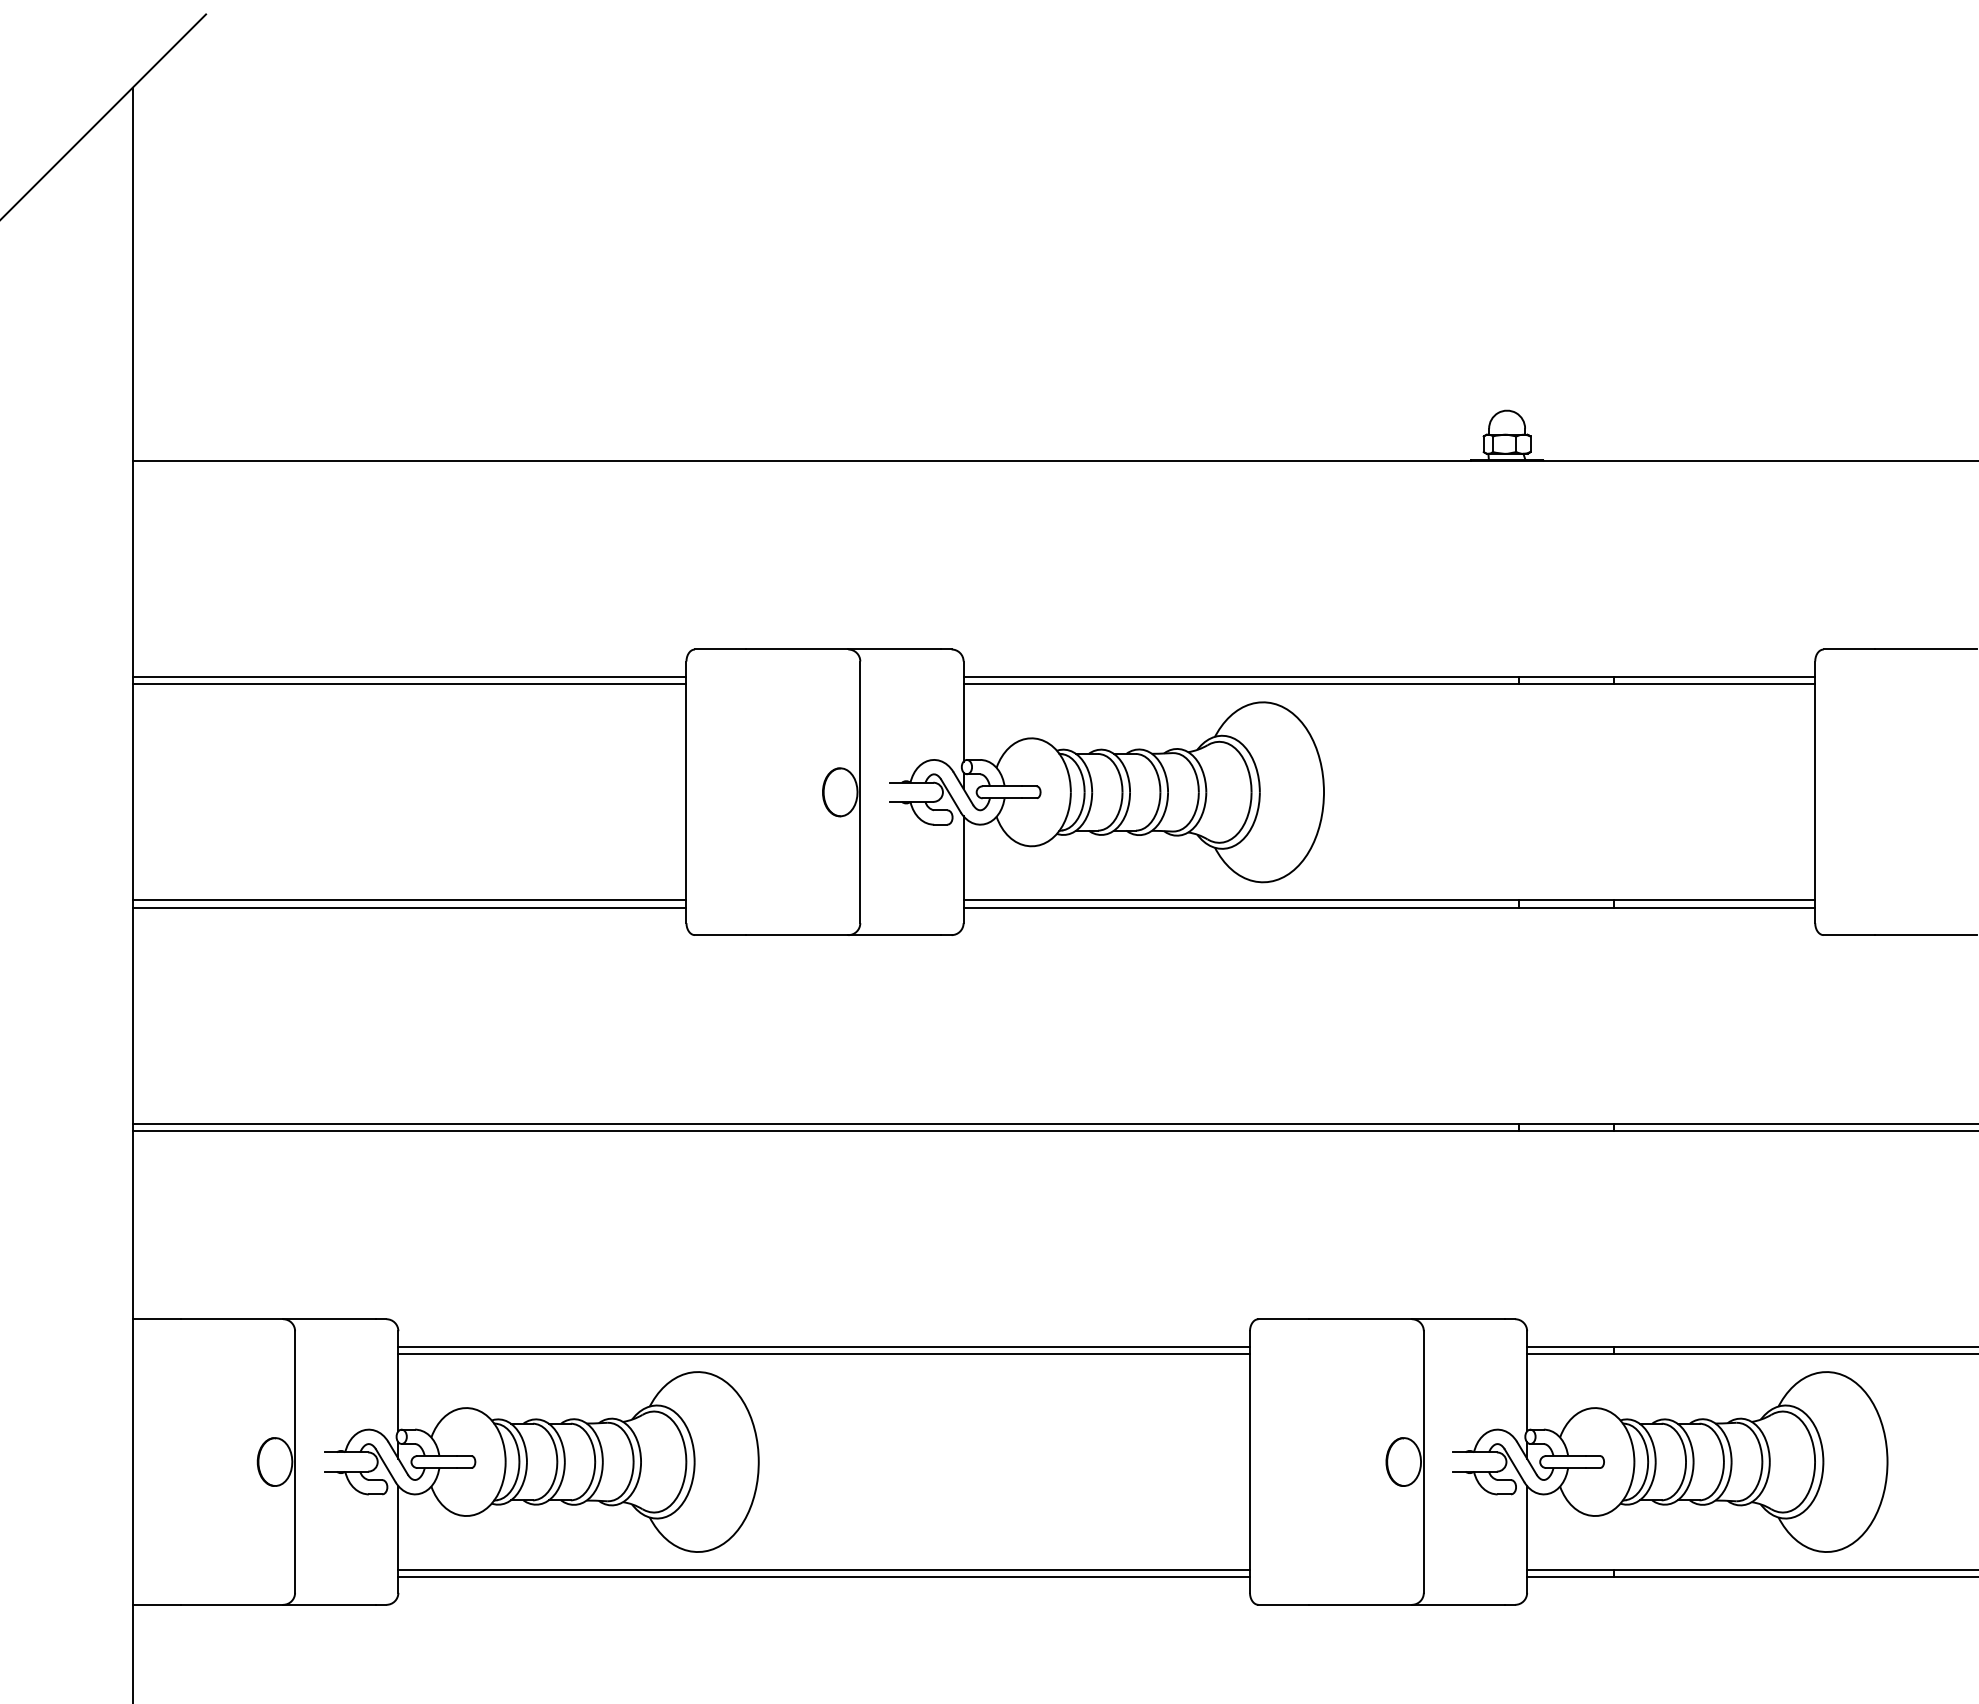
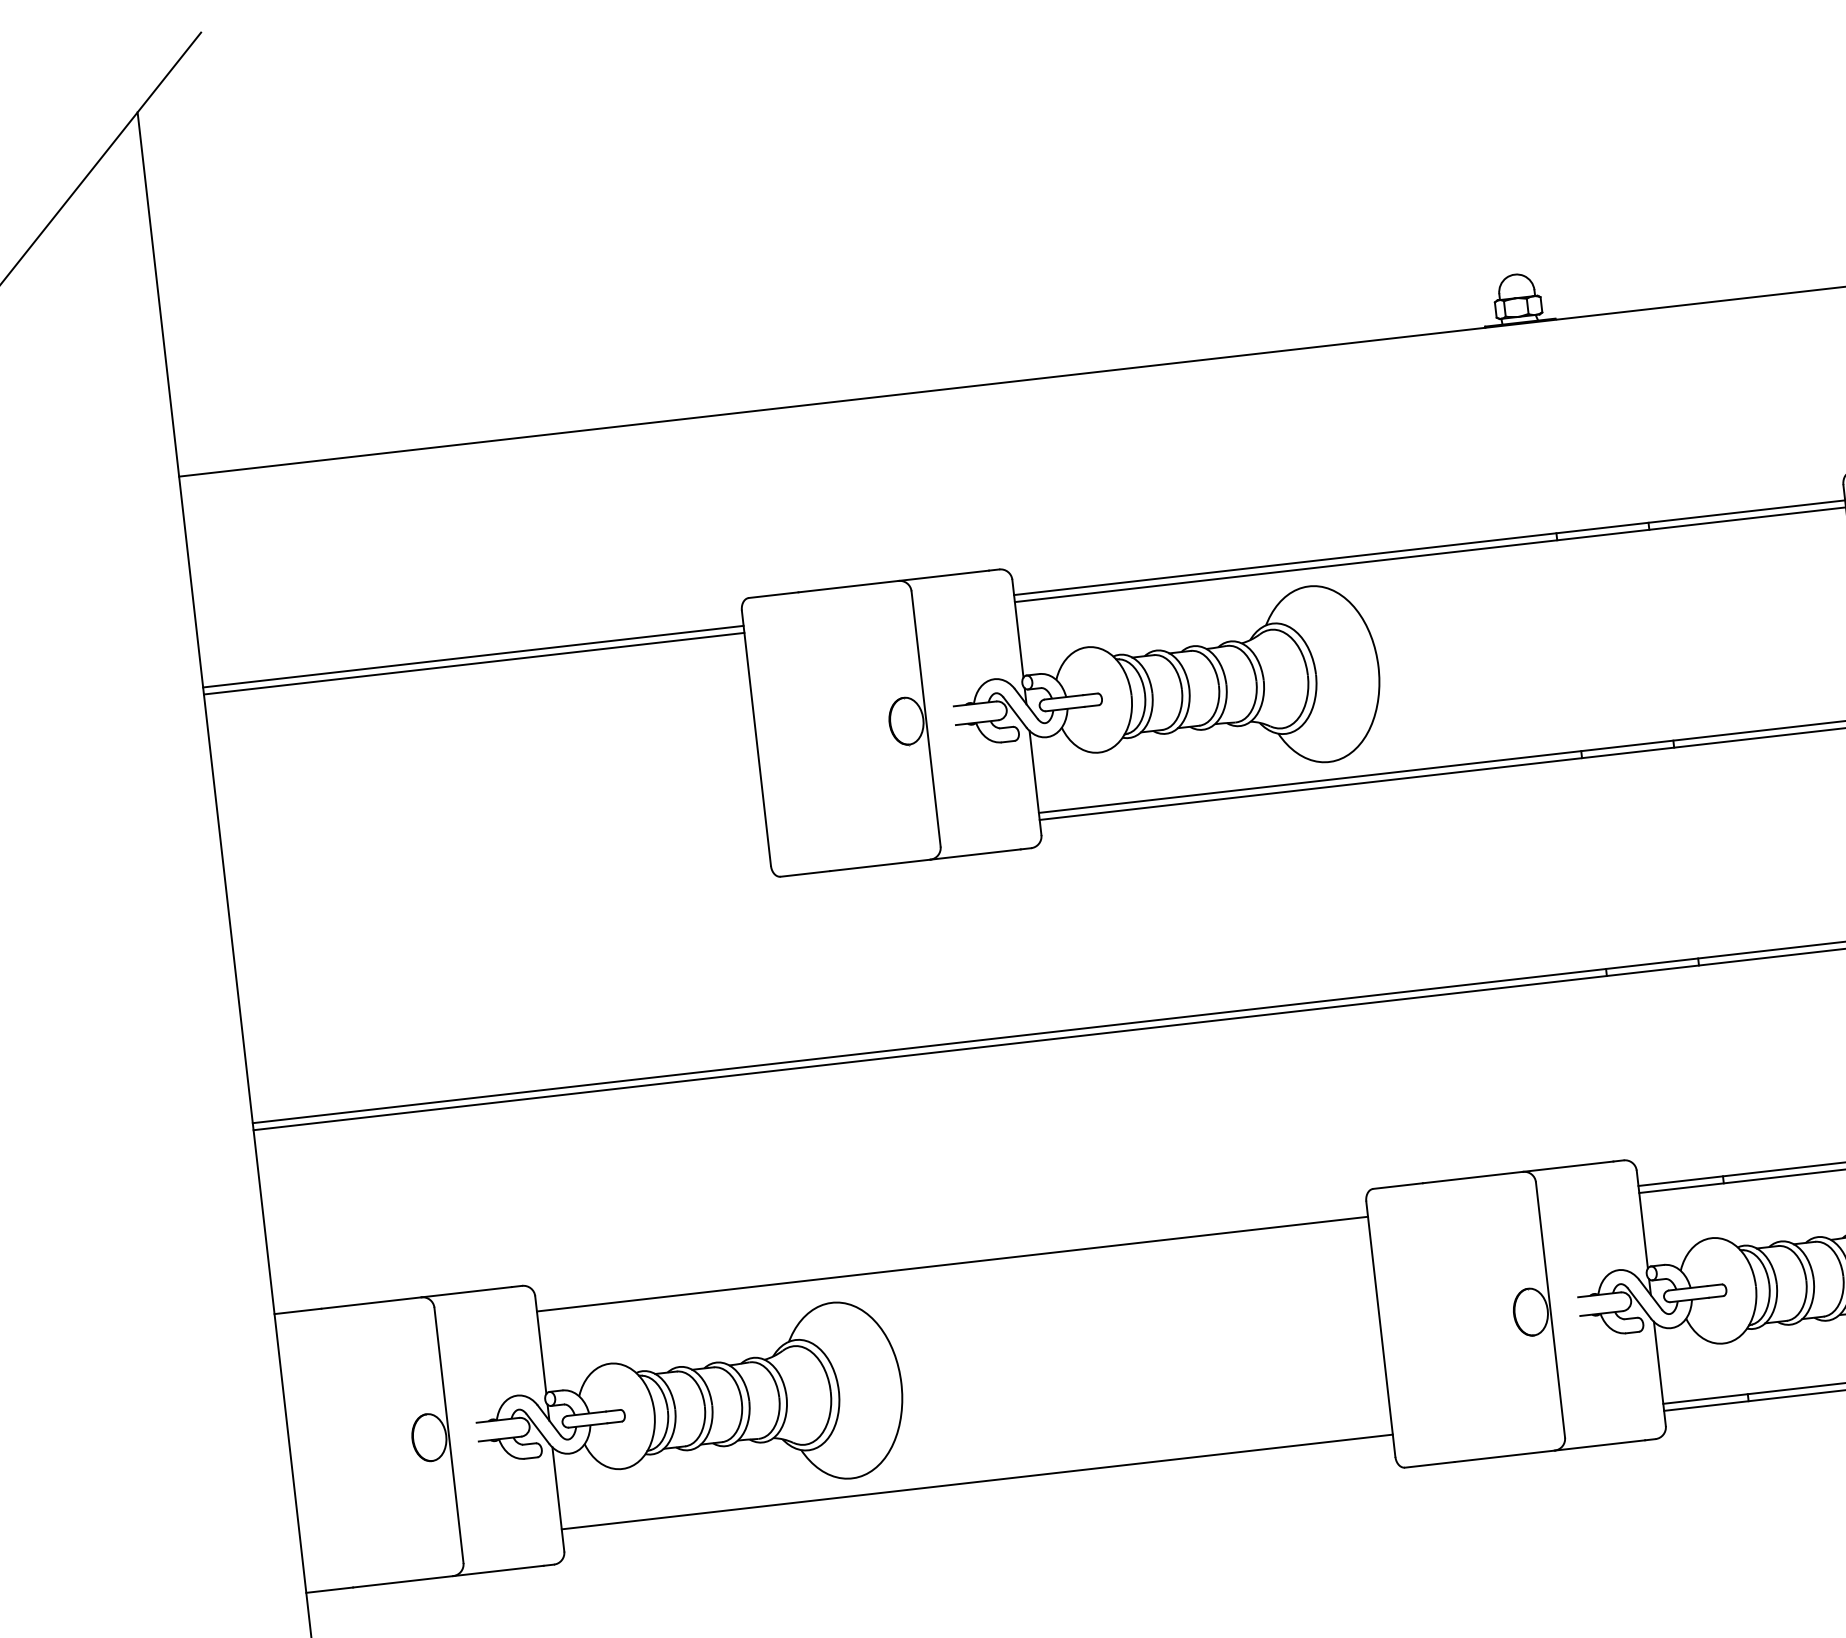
line: (409, 900) -> (498, 874), removed
line: (409, 907) -> (498, 881), removed
line: (823, 1354) -> (952, 1271), removed
line: (823, 1577) -> (977, 1489), removed

